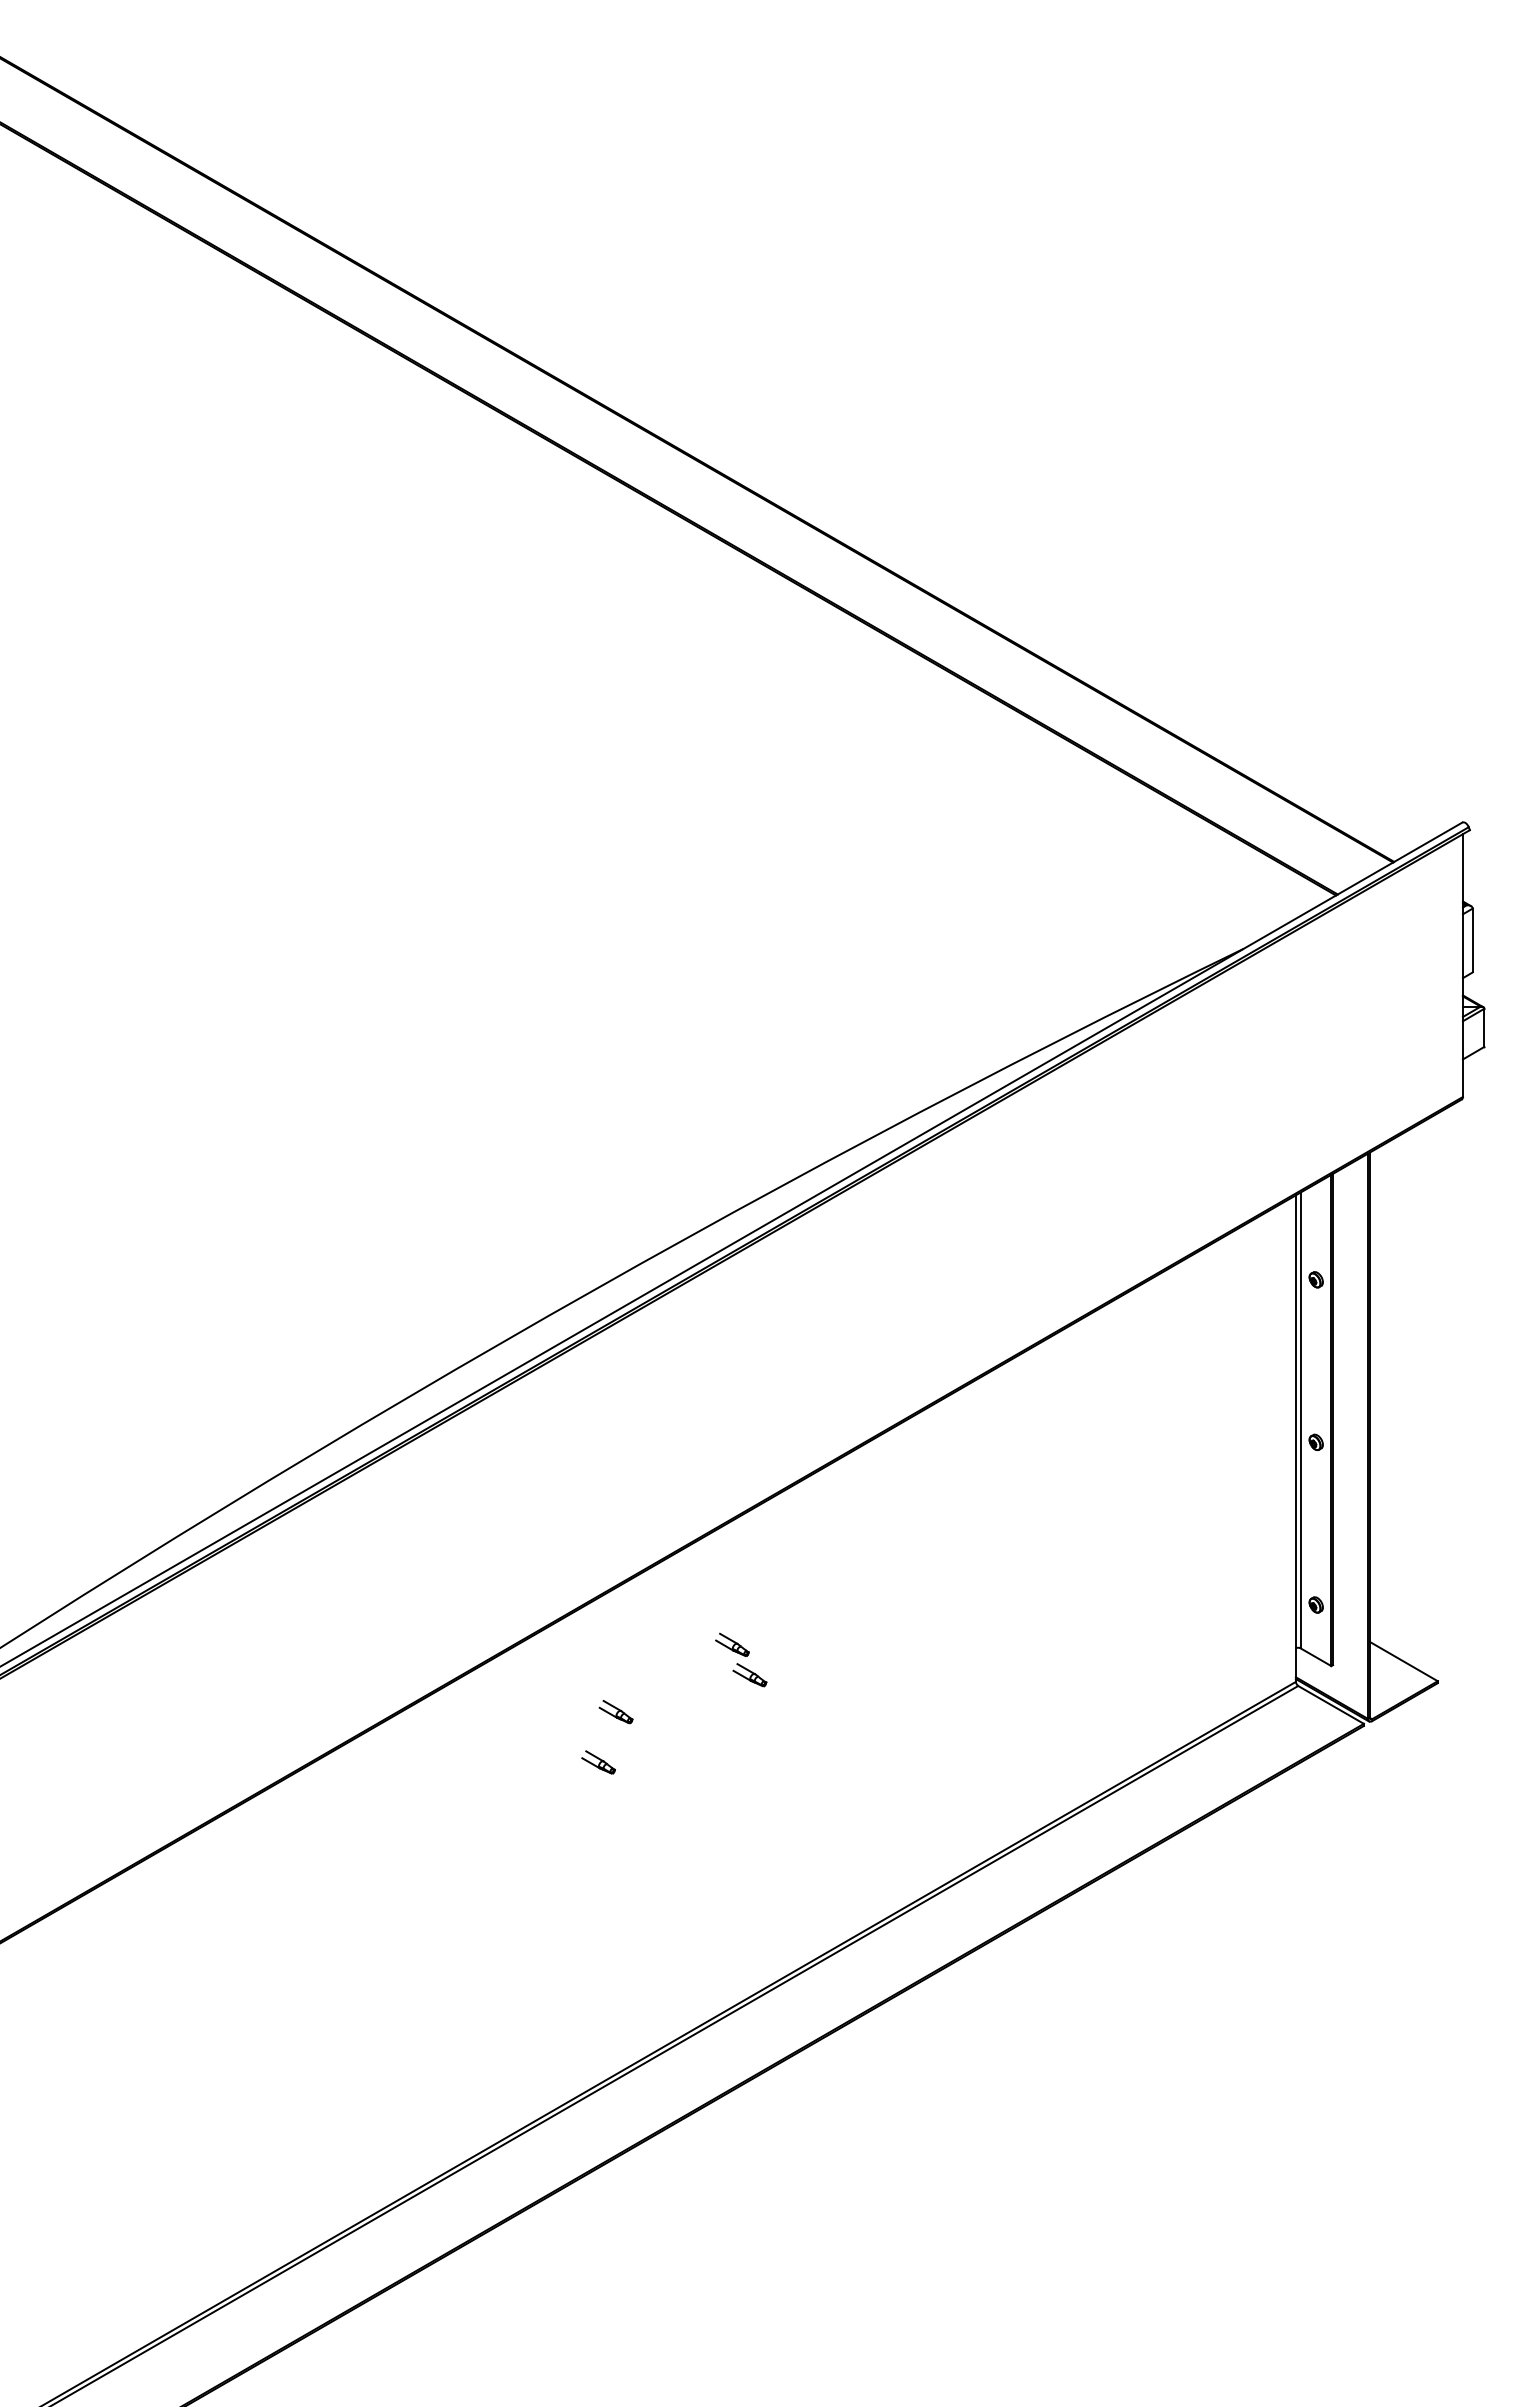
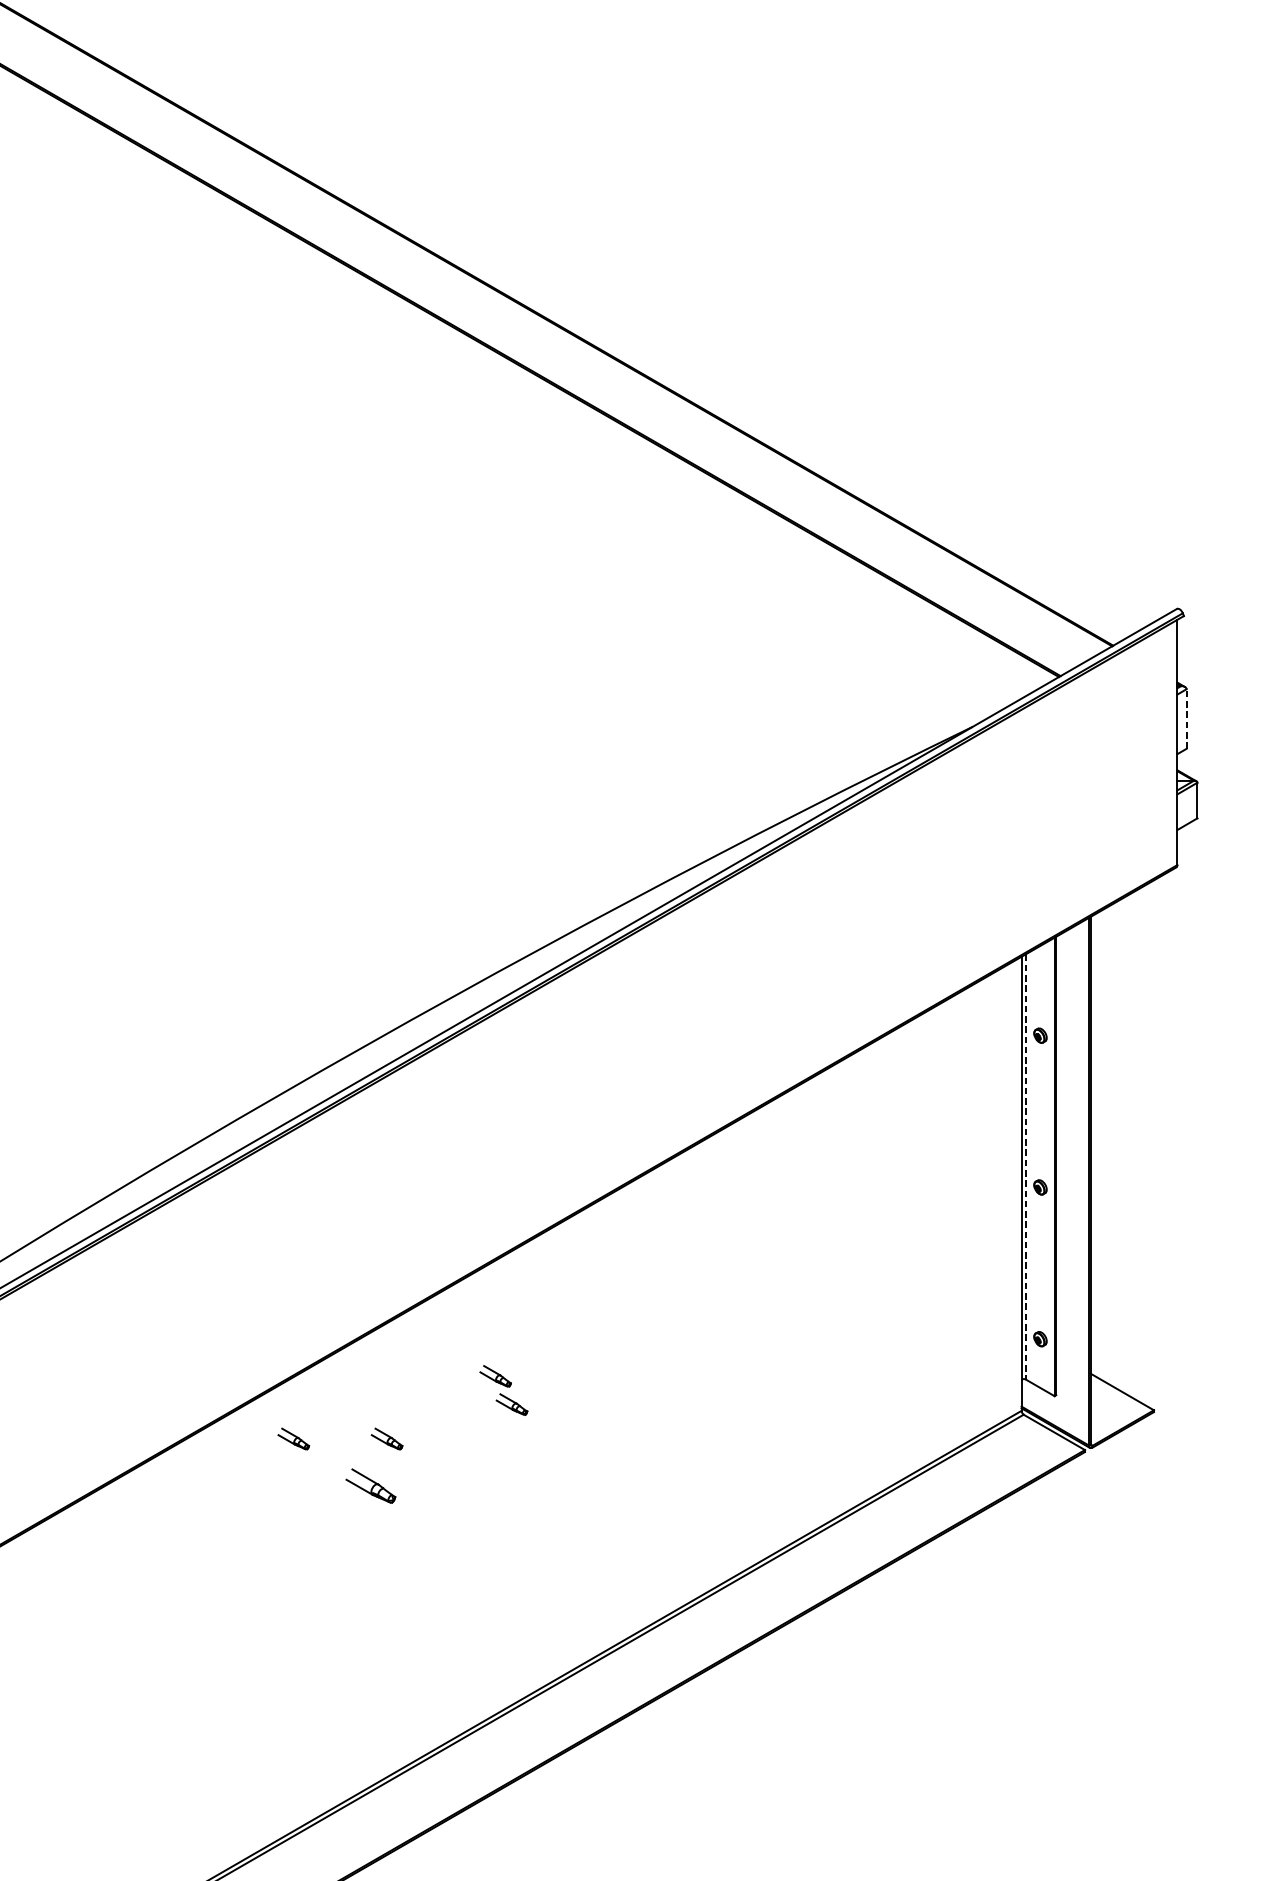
line: (1472, 940) -> (1186, 719), solid -> dashed
line: (1300, 1420) -> (1025, 1166), solid -> dashed
part: (515, 1711) -> (293, 1438), added
part: (598, 1762) -> (370, 1486), size x1.6

